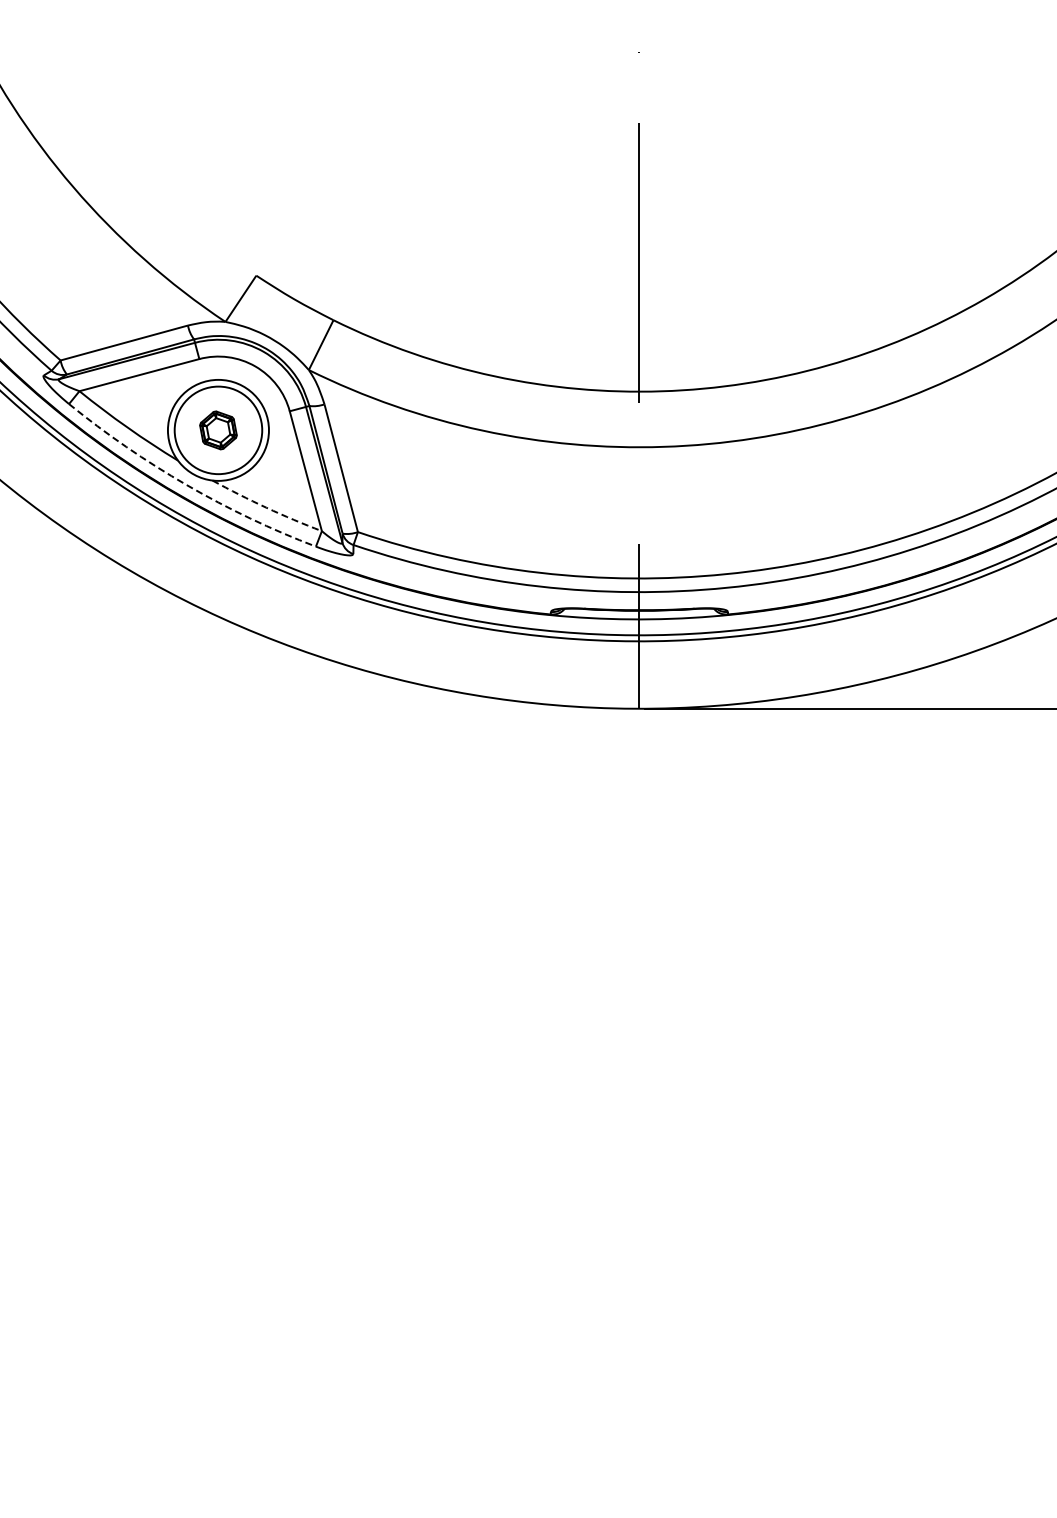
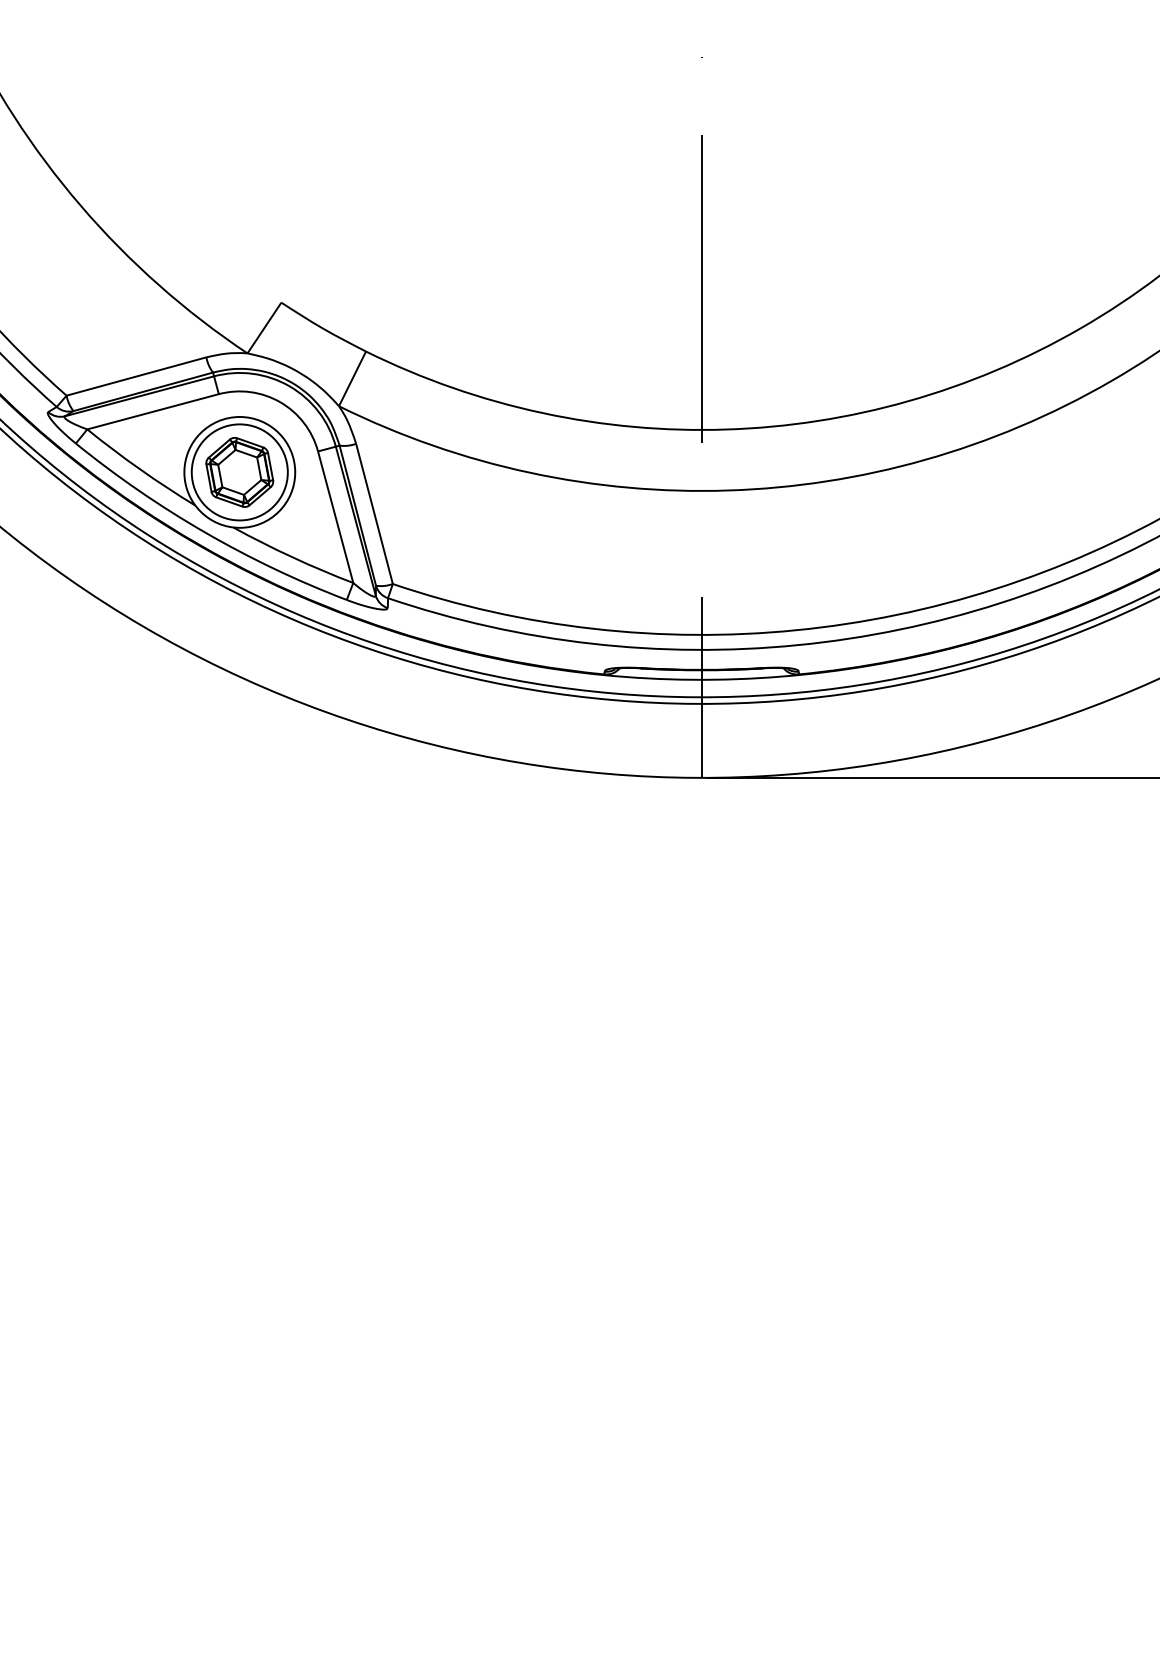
part: (218, 430) -> (239, 472), size x1.67
arc: (186, 485) -> (204, 532), dashed -> solid
arc: (266, 507) -> (292, 557), dashed -> solid

